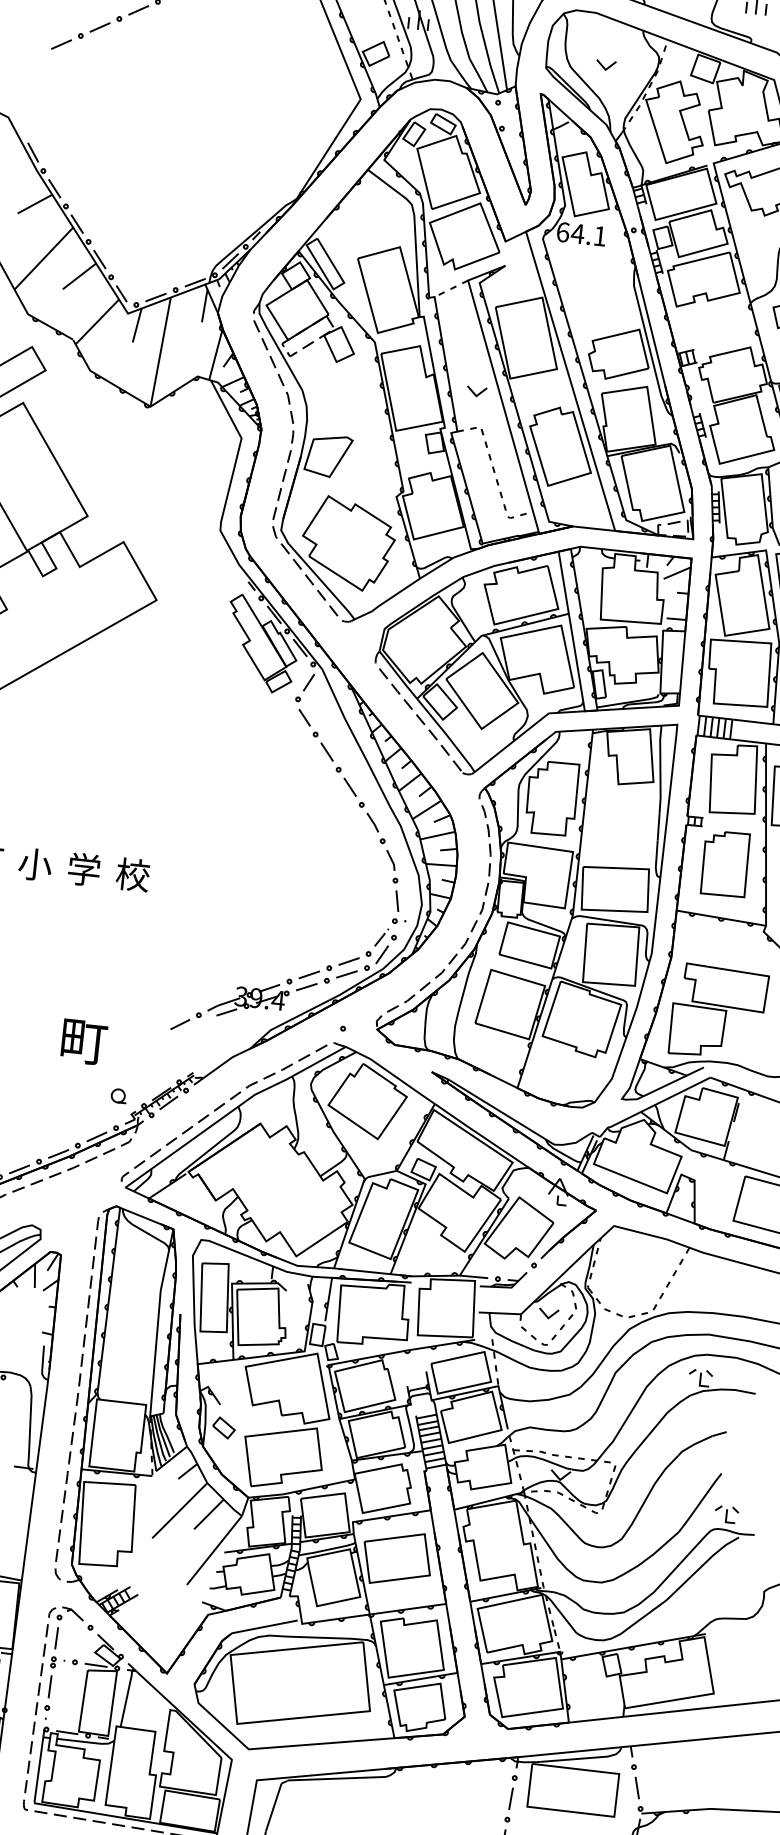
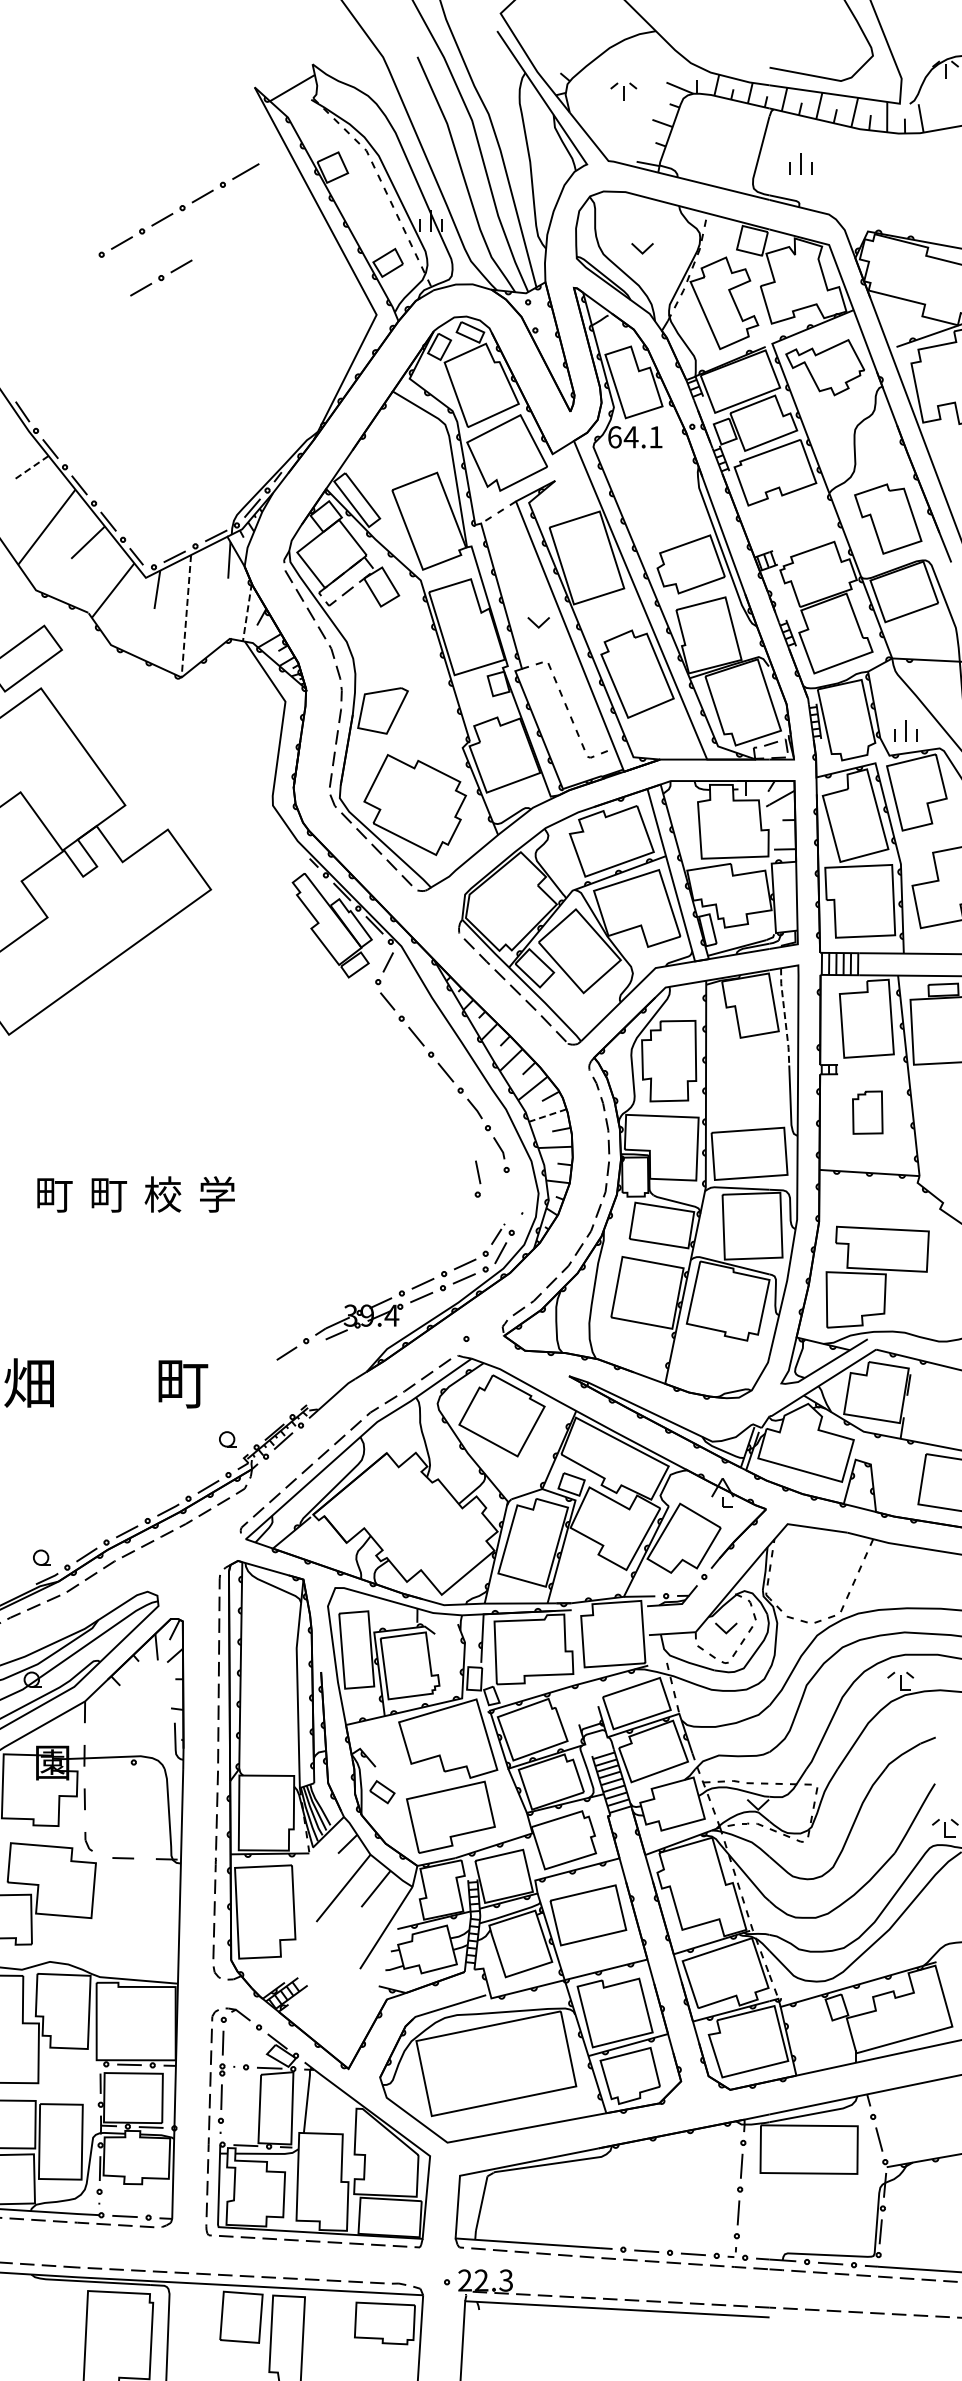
part: (81, 35) -> (161, 277), moved
line: (34, 204) -> (30, 468), solid -> dashed
line: (160, 352) -> (186, 616), solid -> dashed
line: (216, 354) -> (247, 612), solid -> dashed
line: (660, 770) -> (785, 1017), solid -> dashed
line: (437, 835) -> (547, 1115), solid -> dashed
part: (725, 863) -> (867, 1112), size x0.6
text: (35, 864) -> (108, 1194), 小 -> 町
text: (83, 869) -> (162, 1194), 学 -> 校
text: (133, 874) -> (217, 1194), 校 -> 学
part: (396, 906) -> (477, 1178), moved

